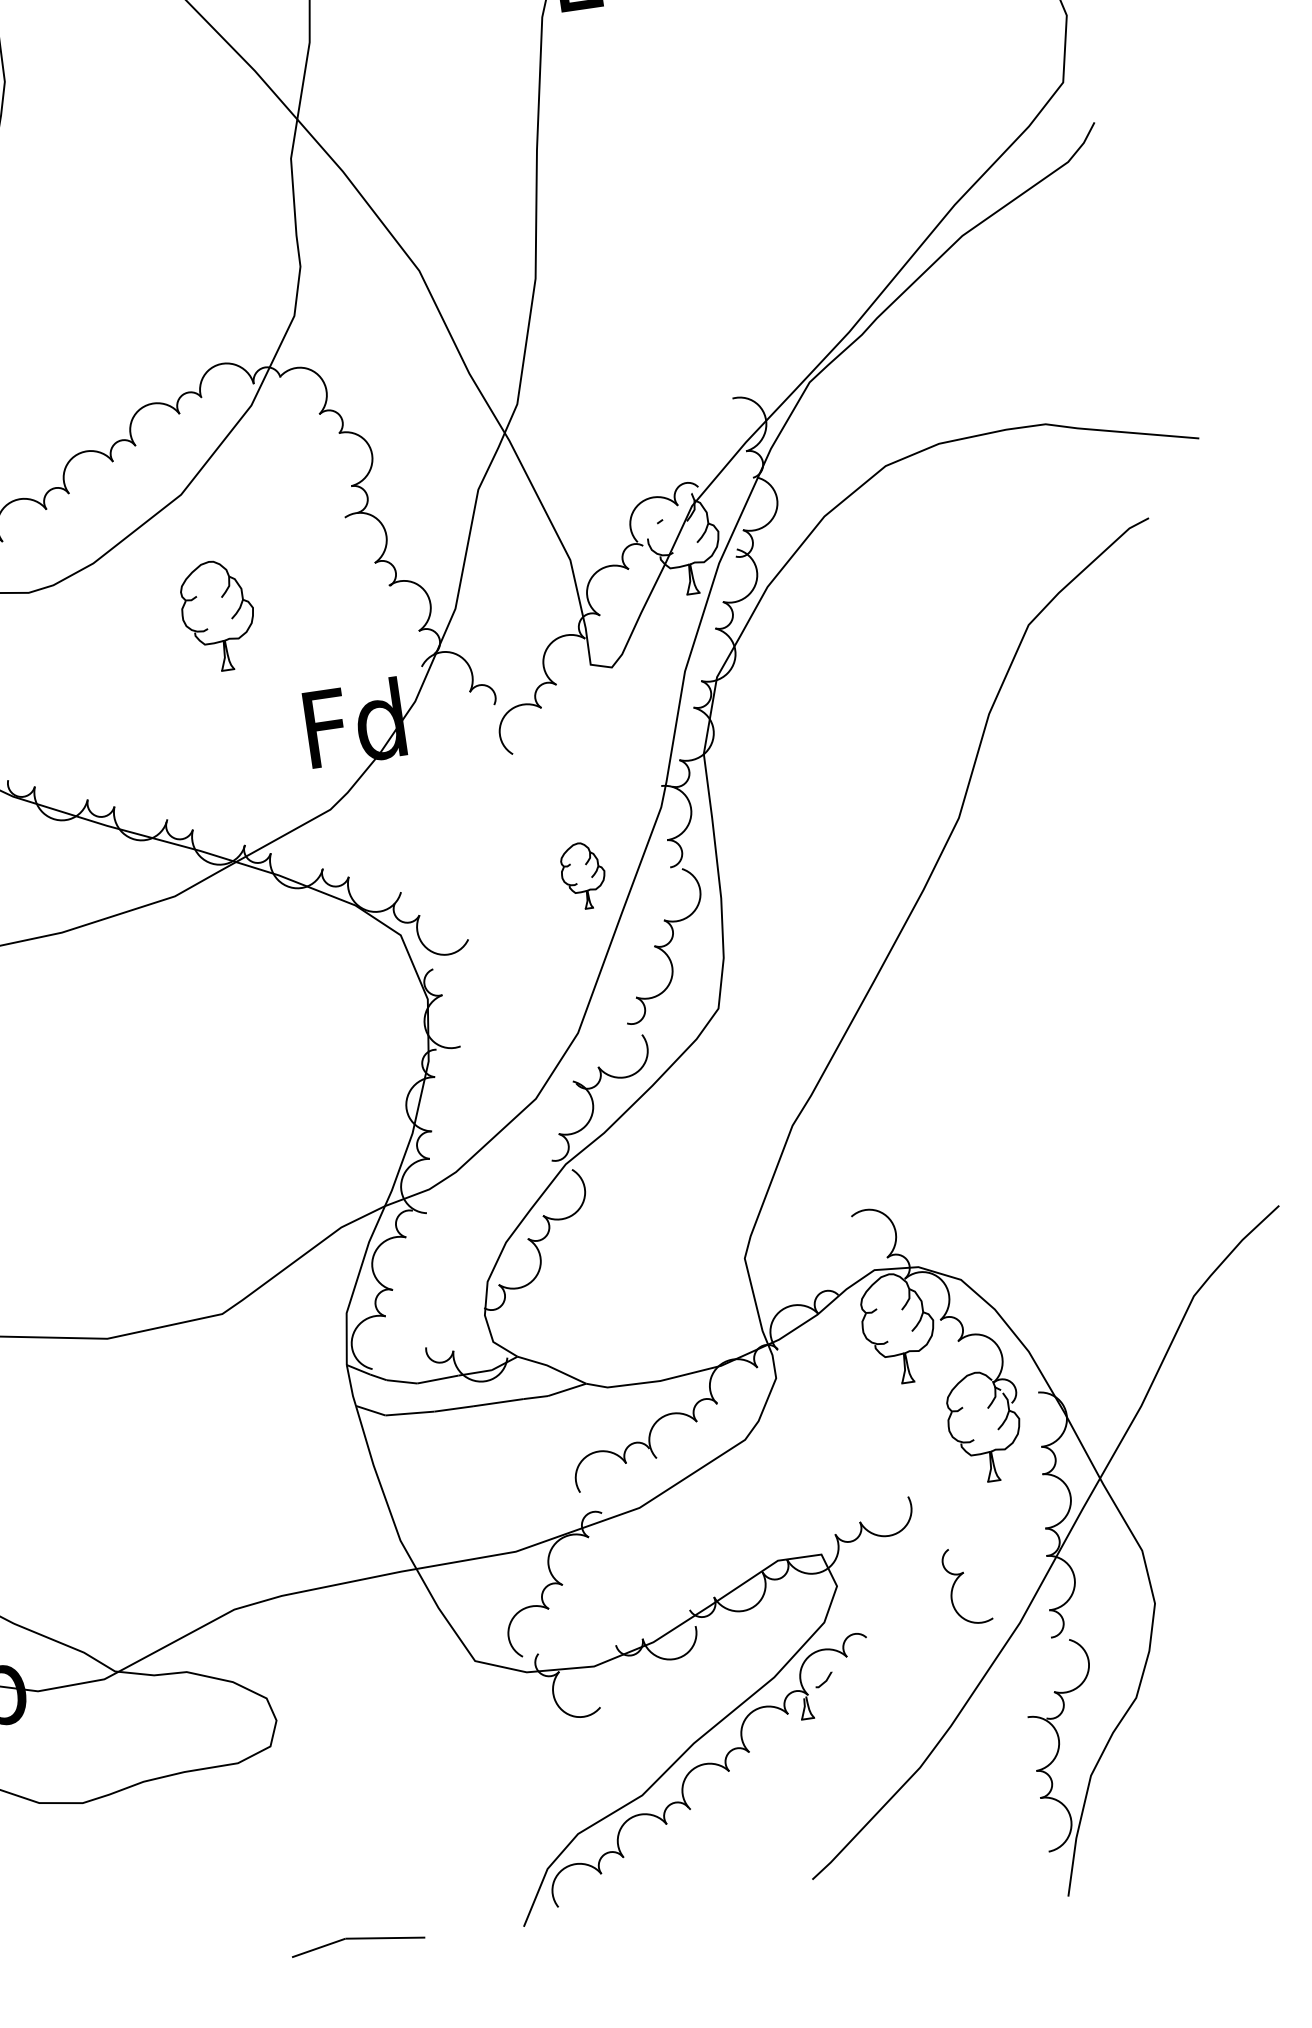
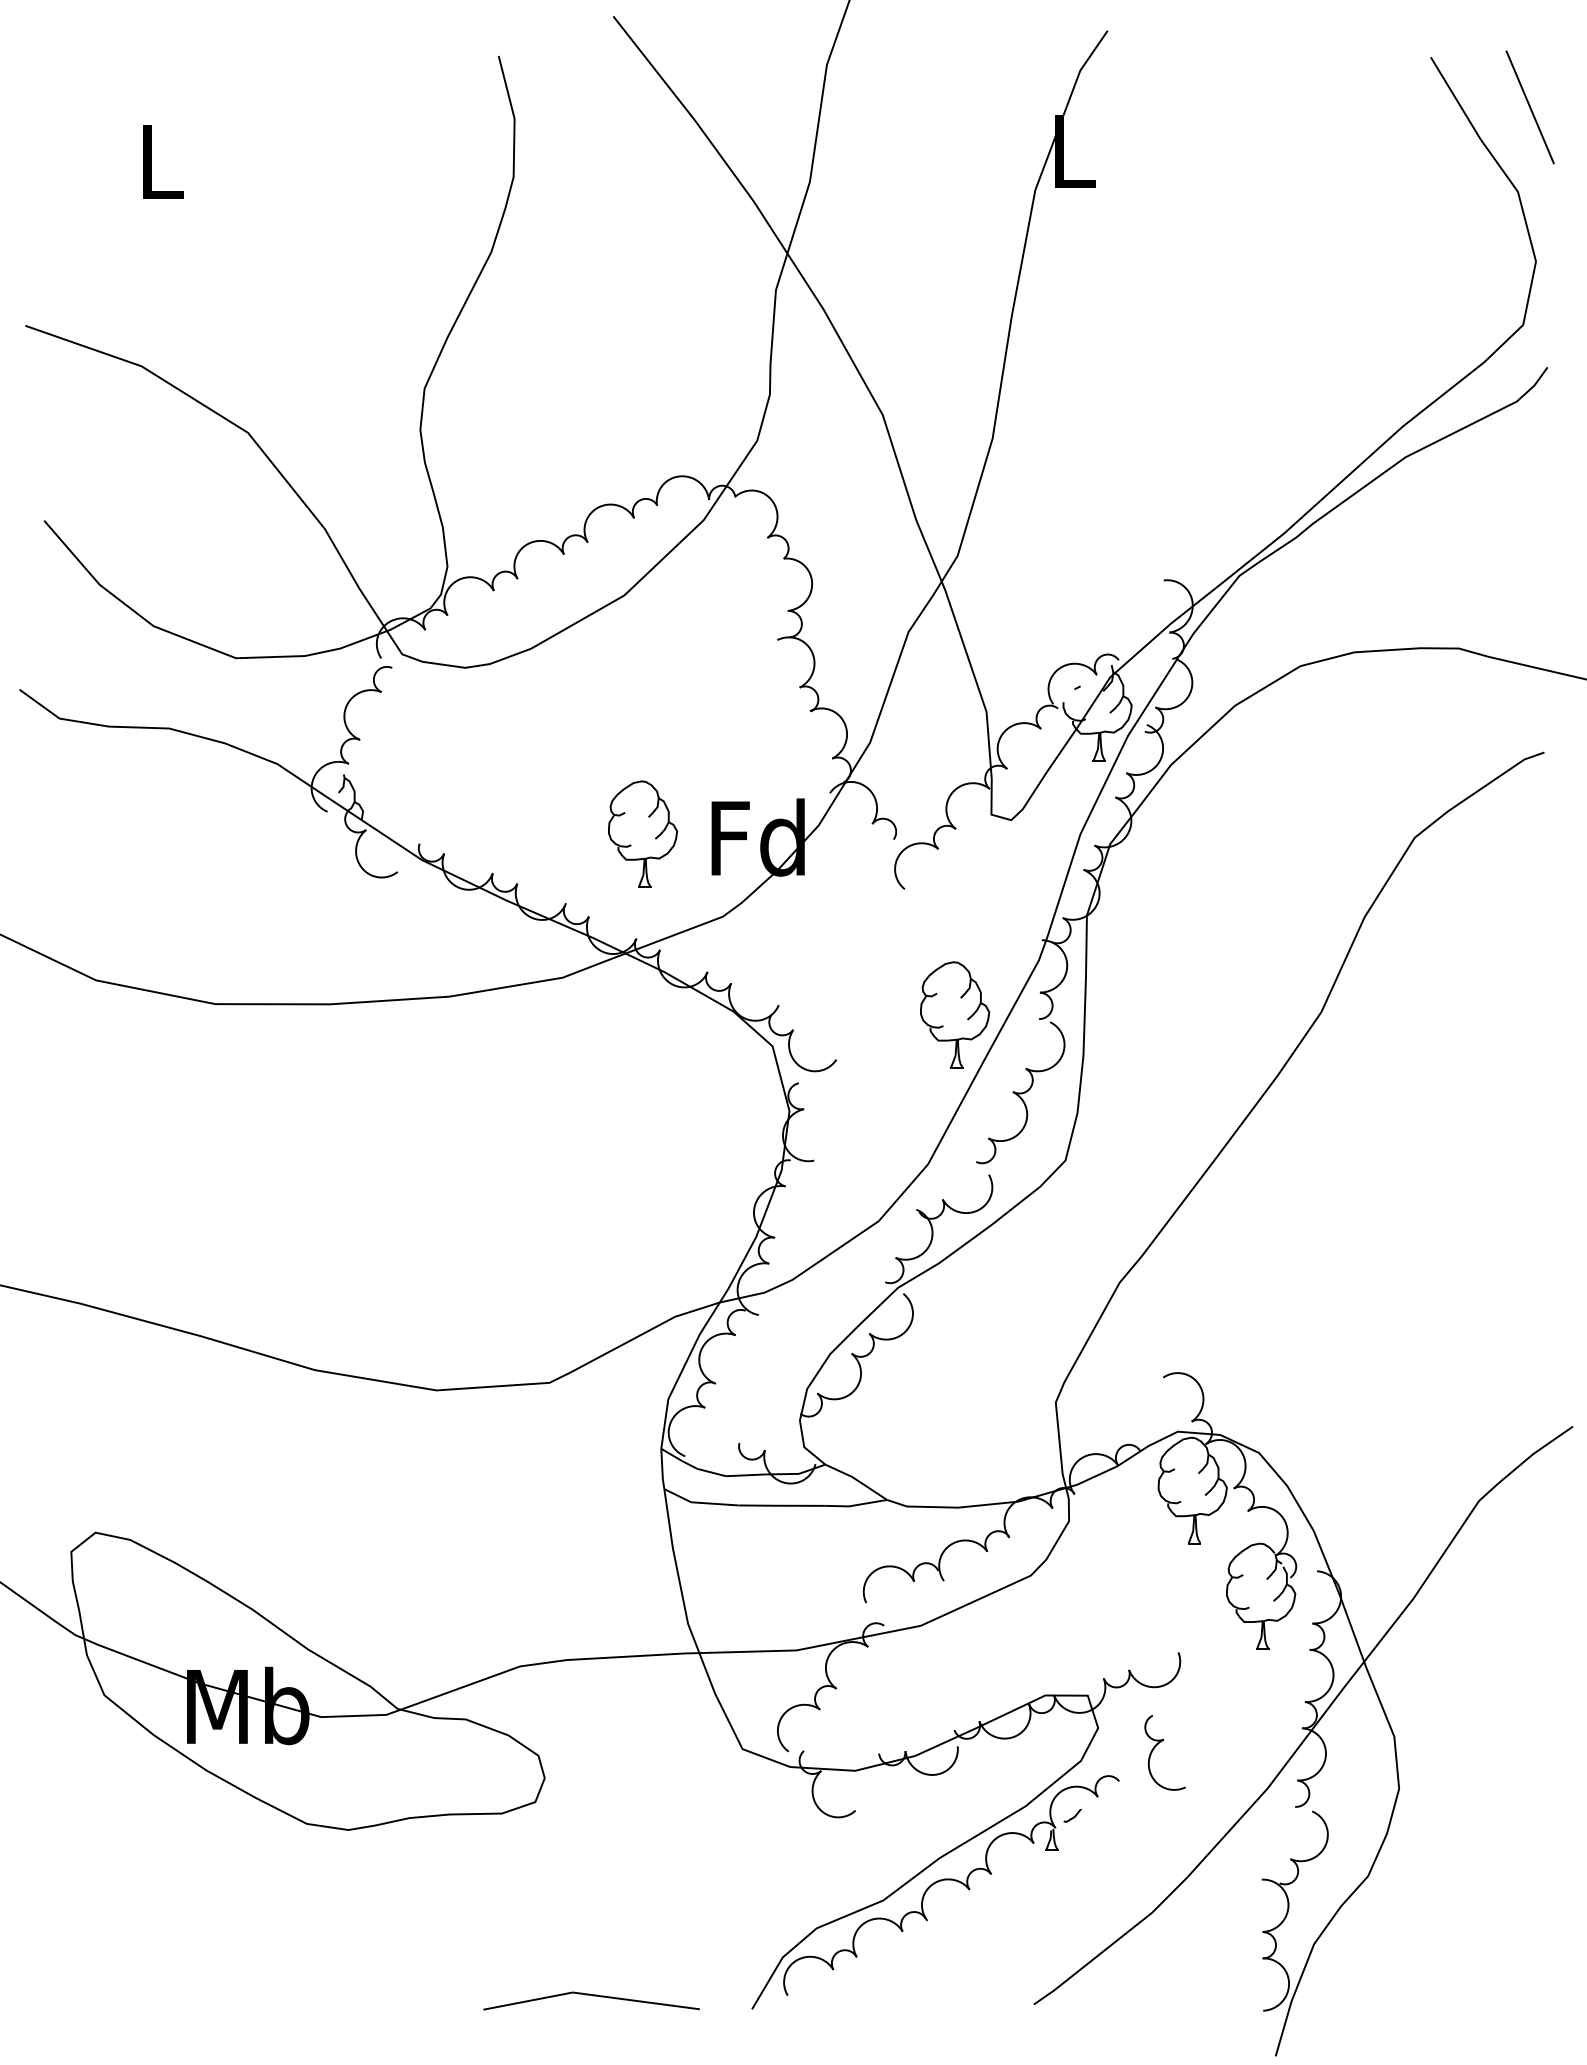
part: (218, 615) -> (643, 833), moved
part: (583, 875) -> (955, 1014), size x1.67
part: (957, 1579) -> (1157, 1745), moved
part: (357, 1941) -> (591, 2000), size x1.67

